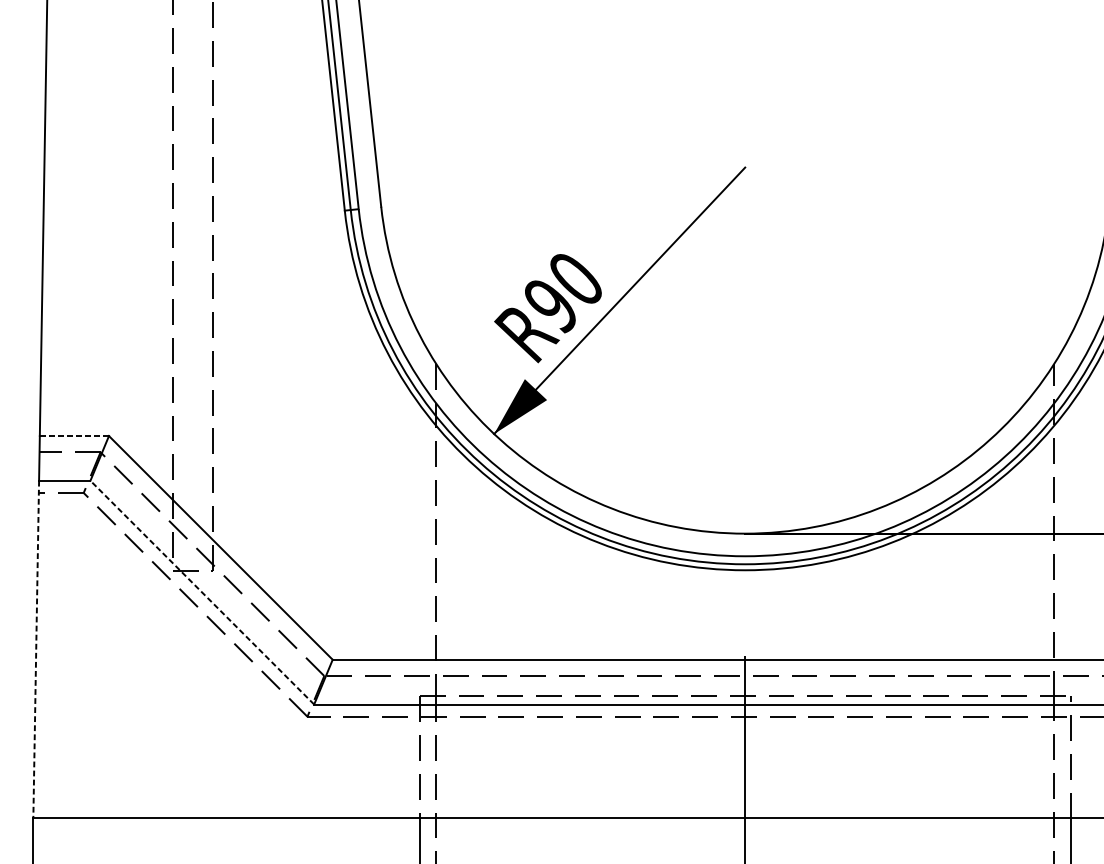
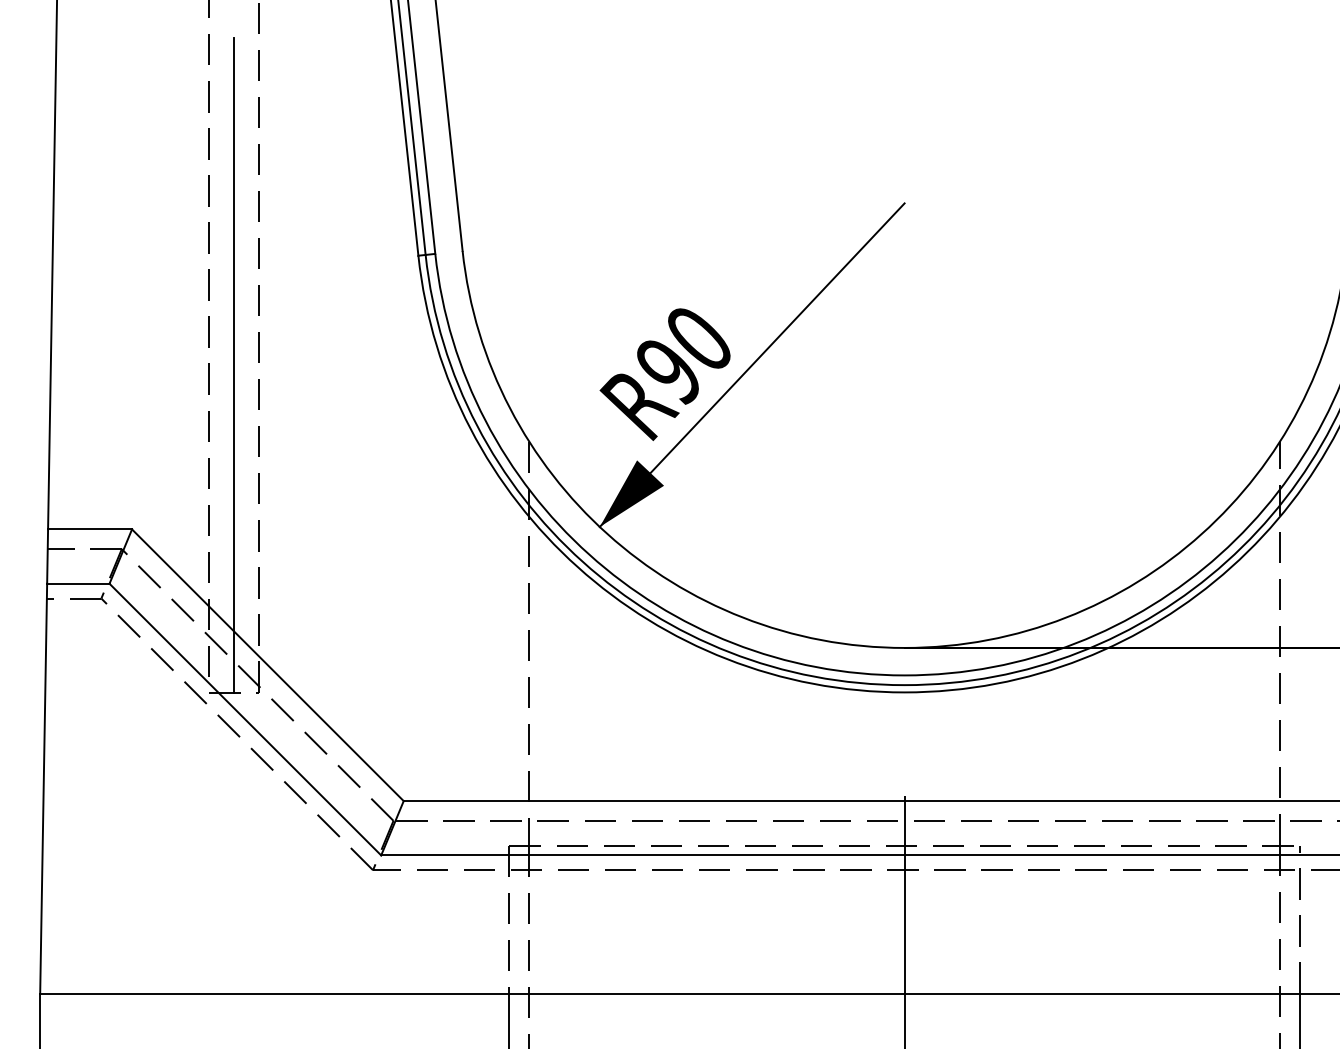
line: (193, 300) -> (234, 364), added
line: (74, 436) -> (90, 529), dashed -> solid
line: (202, 592) -> (245, 719), dashed -> solid
line: (36, 650) -> (43, 789), dashed -> solid

